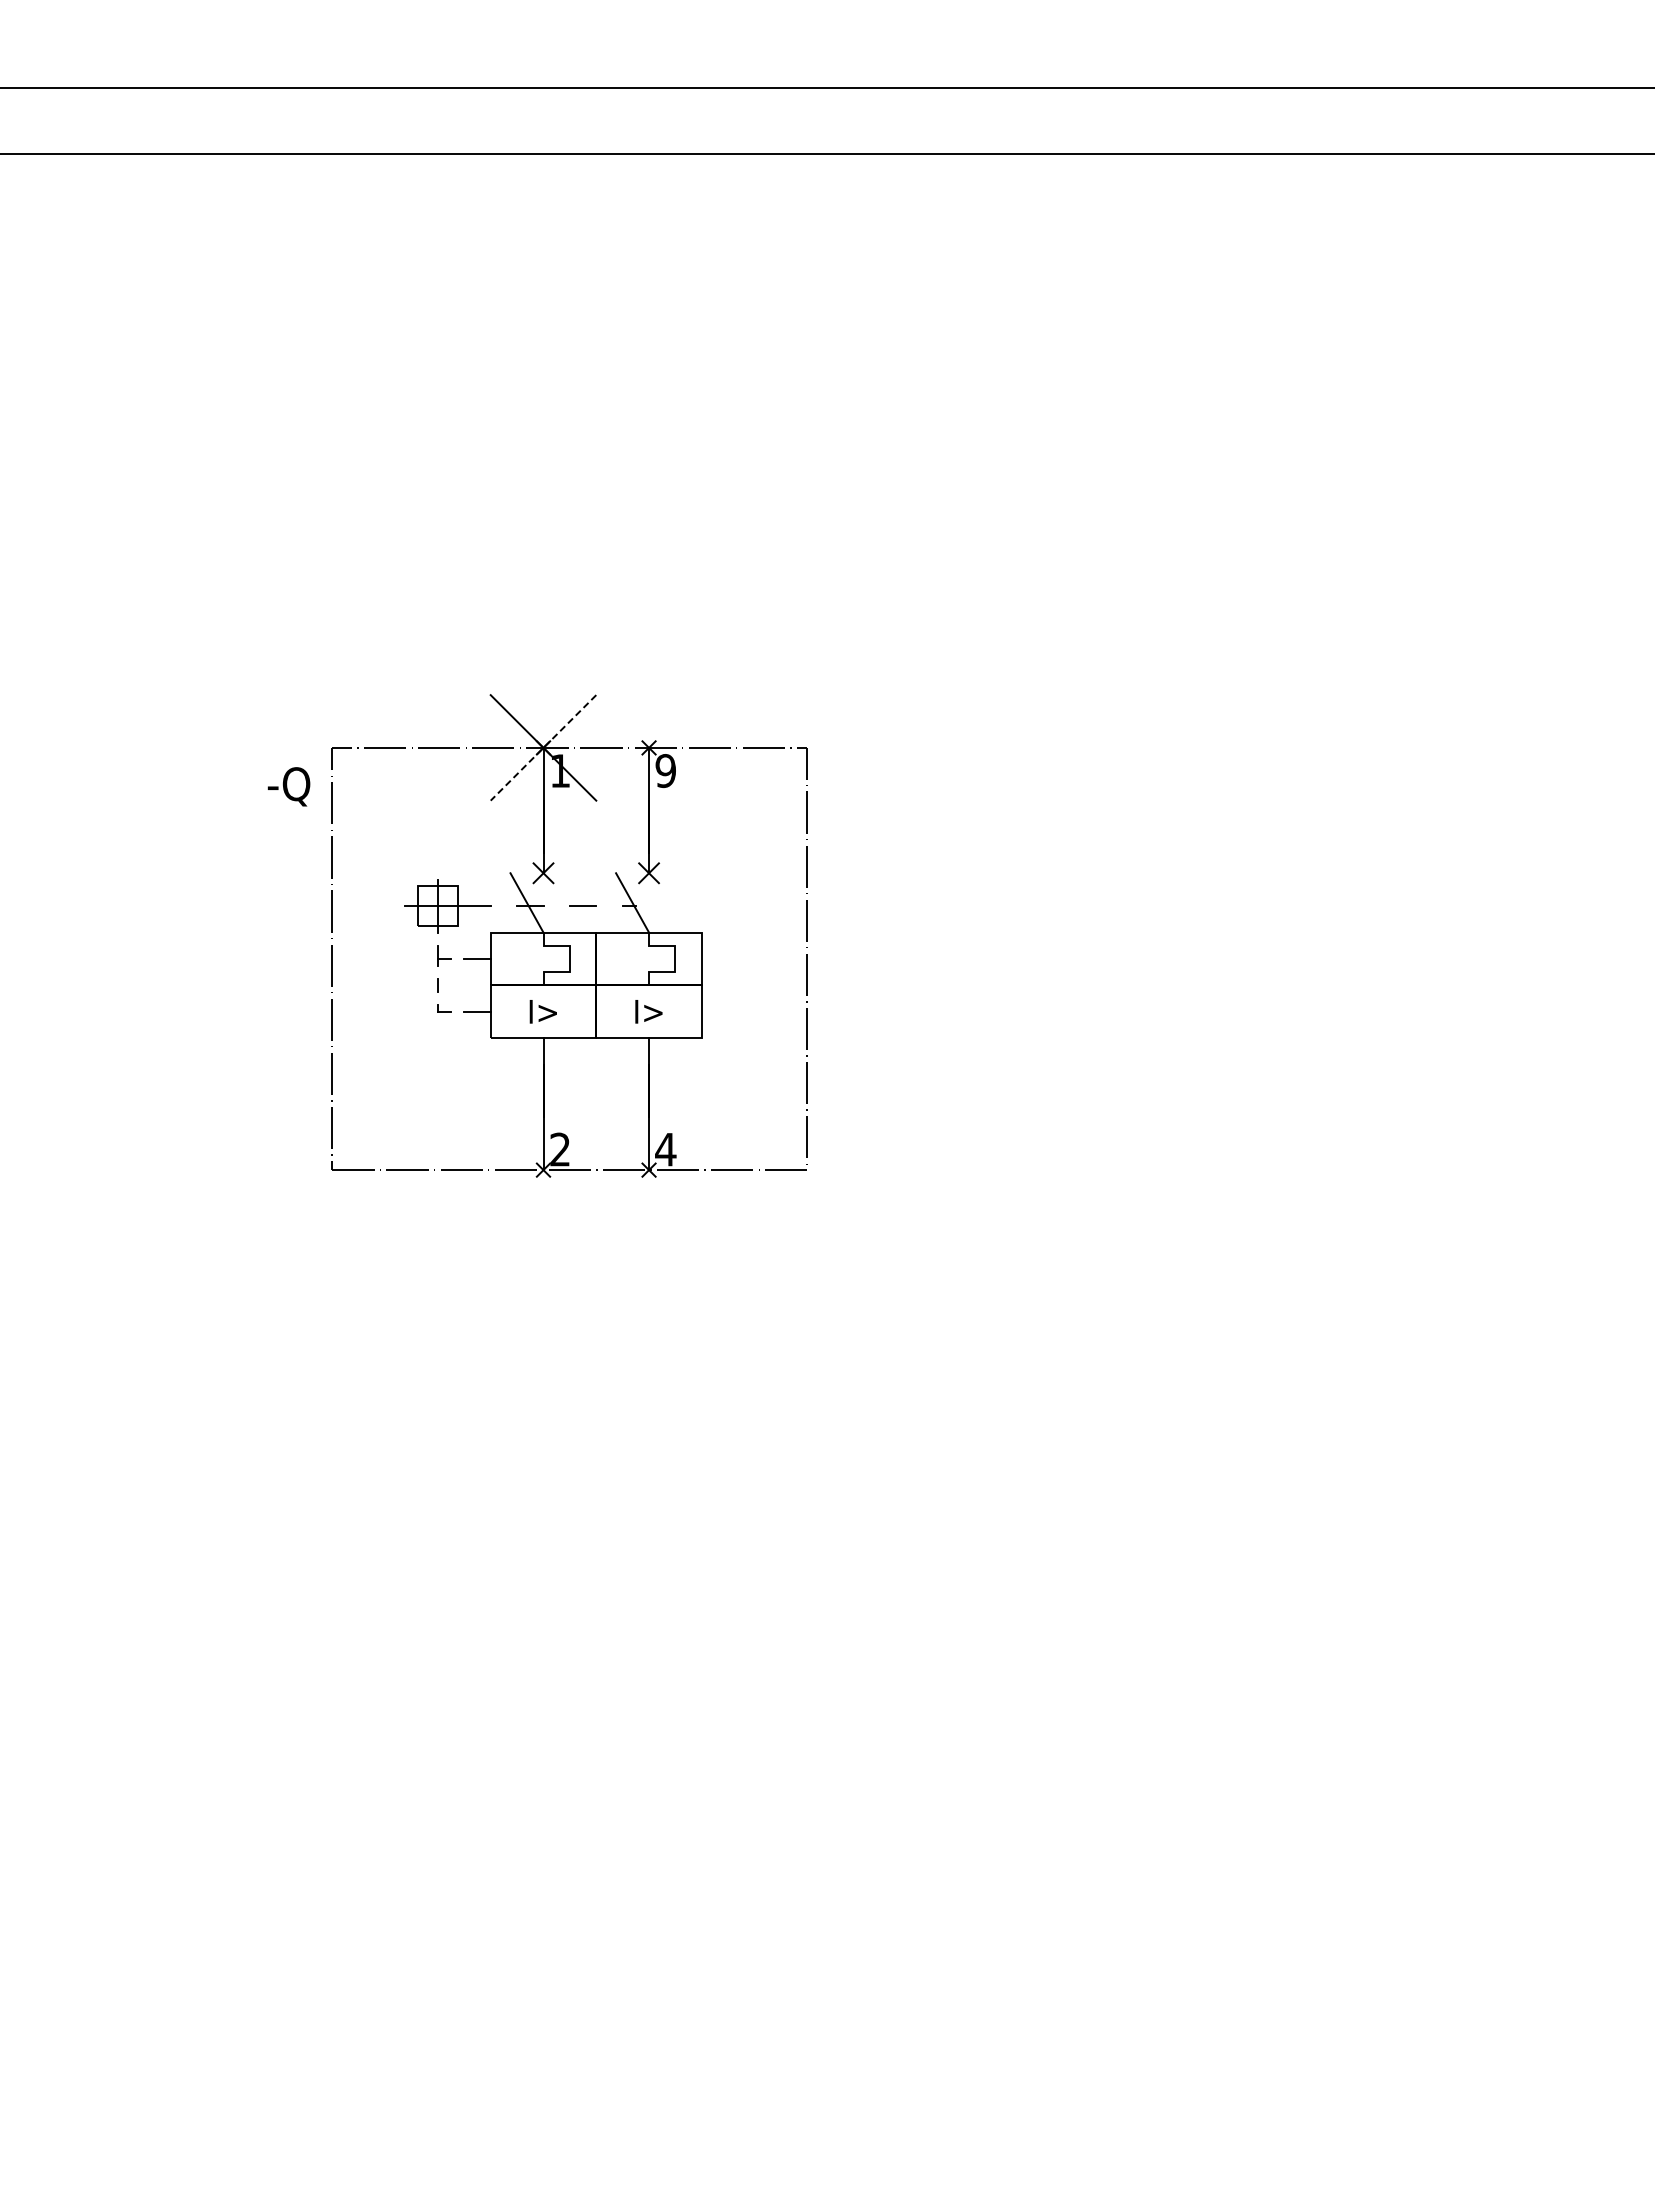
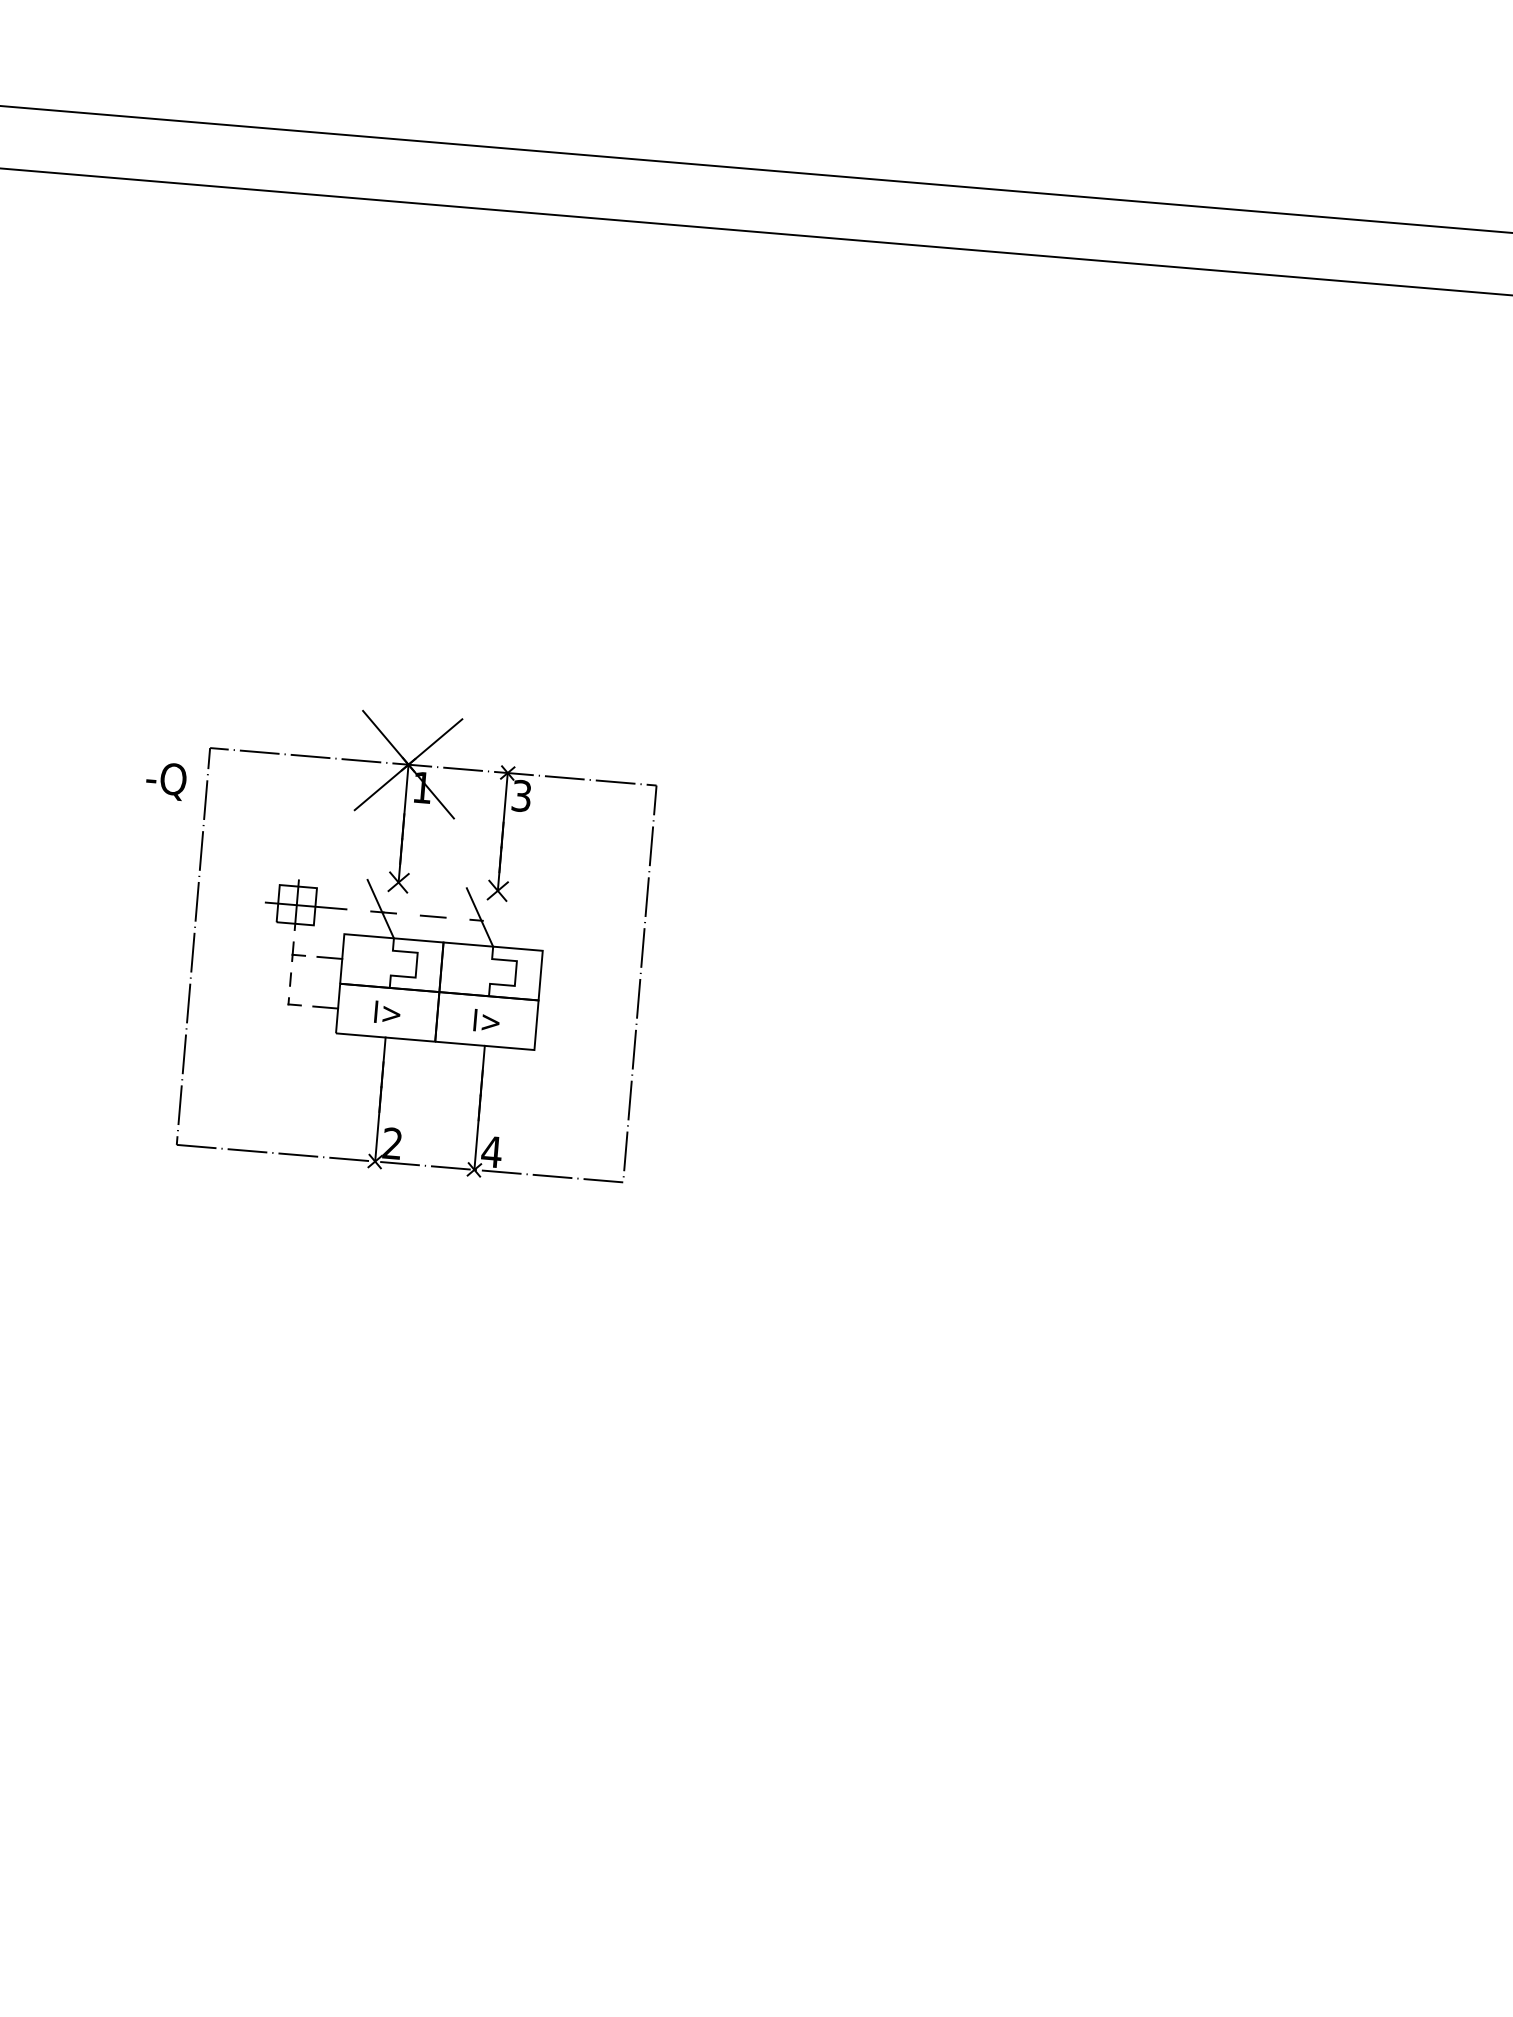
line: (543, 747) -> (408, 764), dashed -> solid
text: (665, 770) -> (521, 795), 9 -> 3

